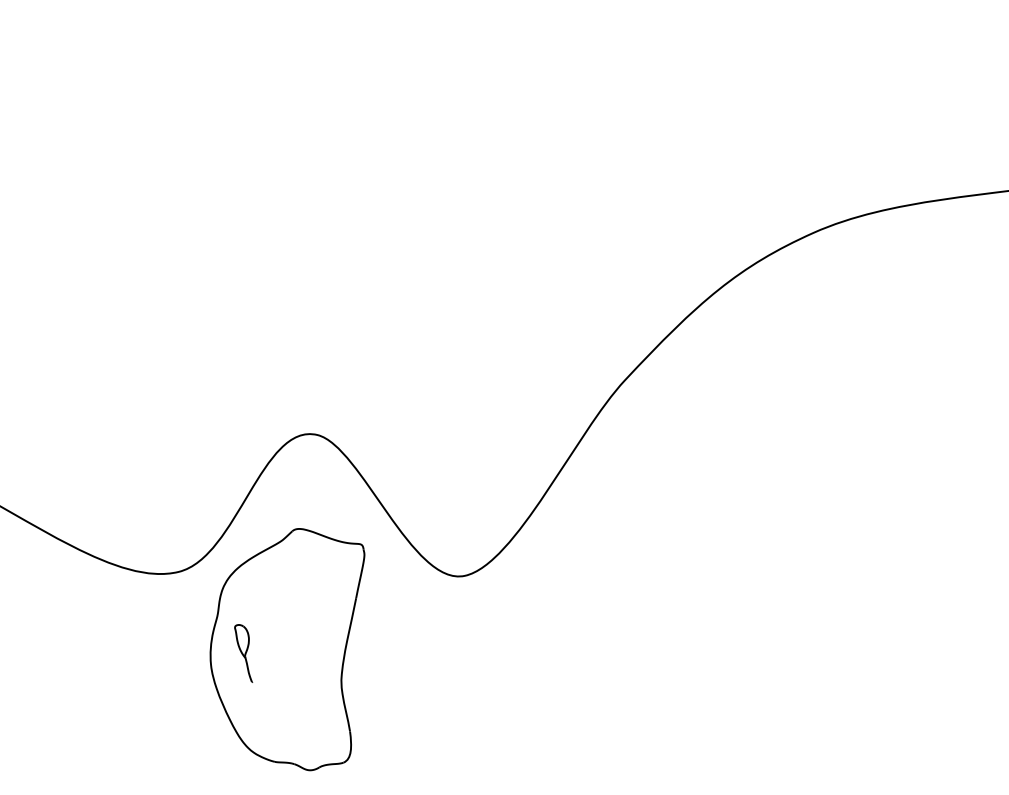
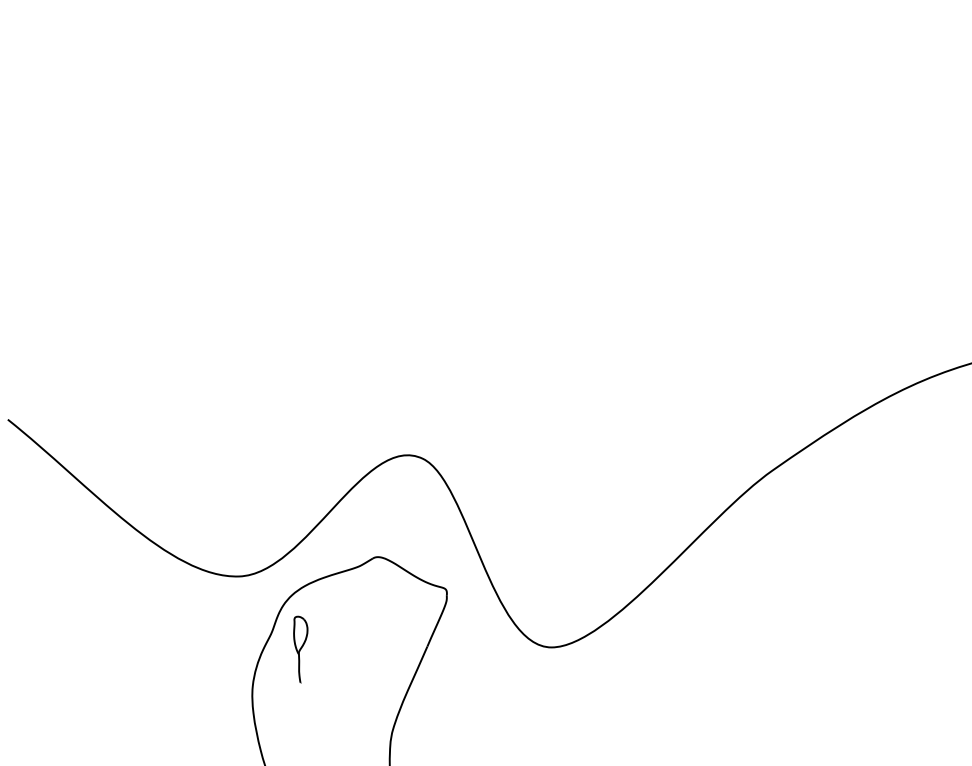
part: (243, 653) -> (297, 649), moved

